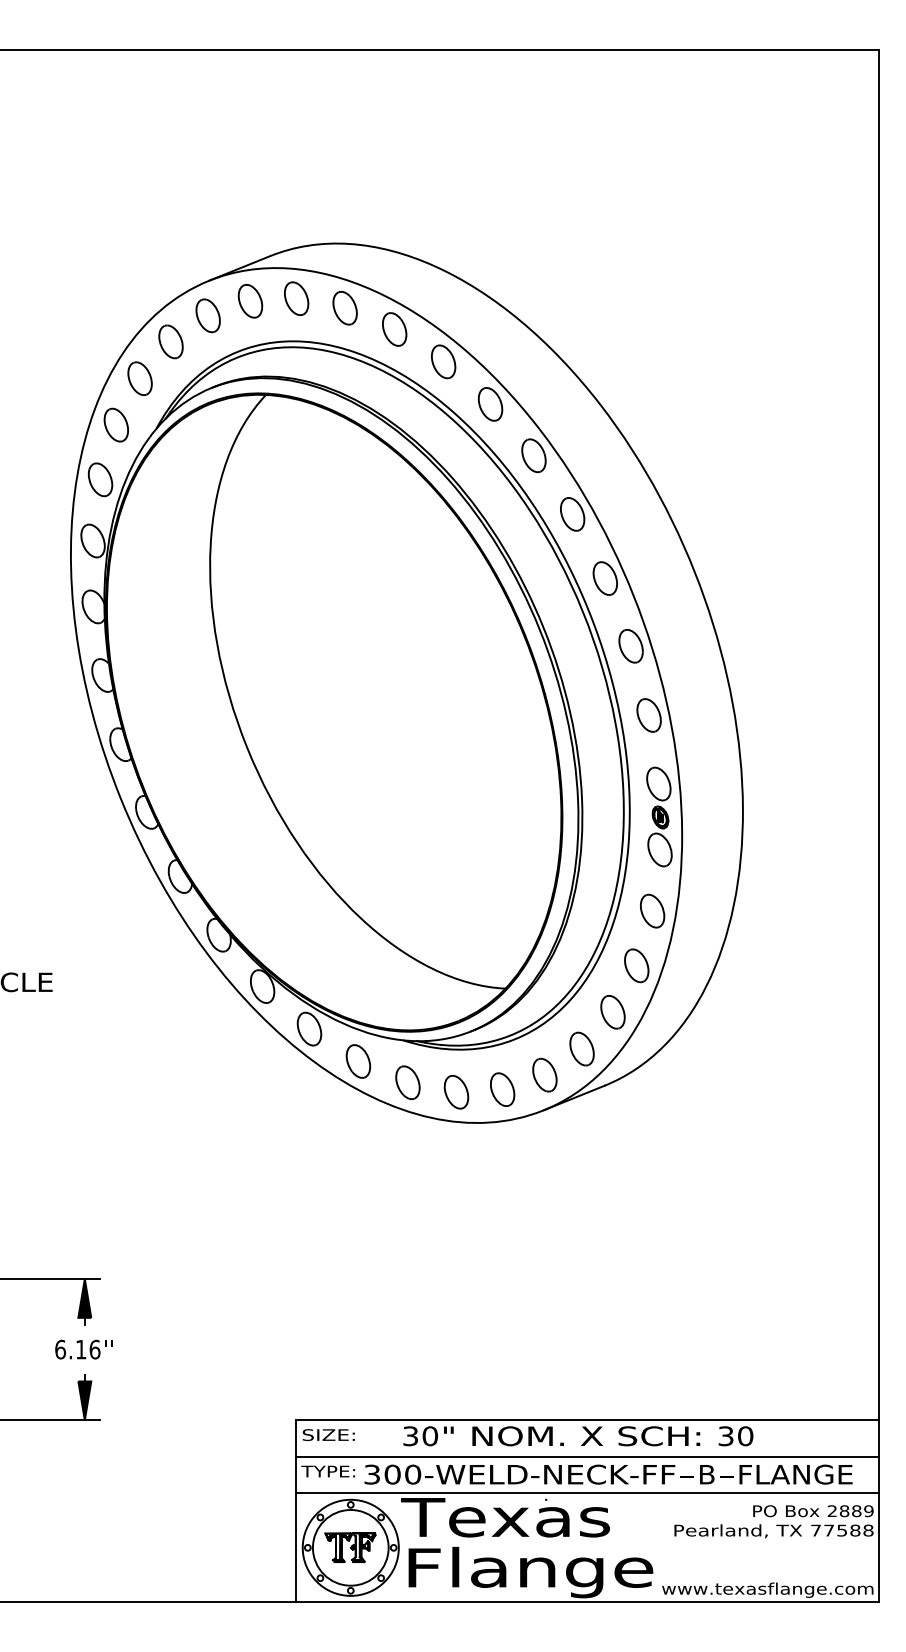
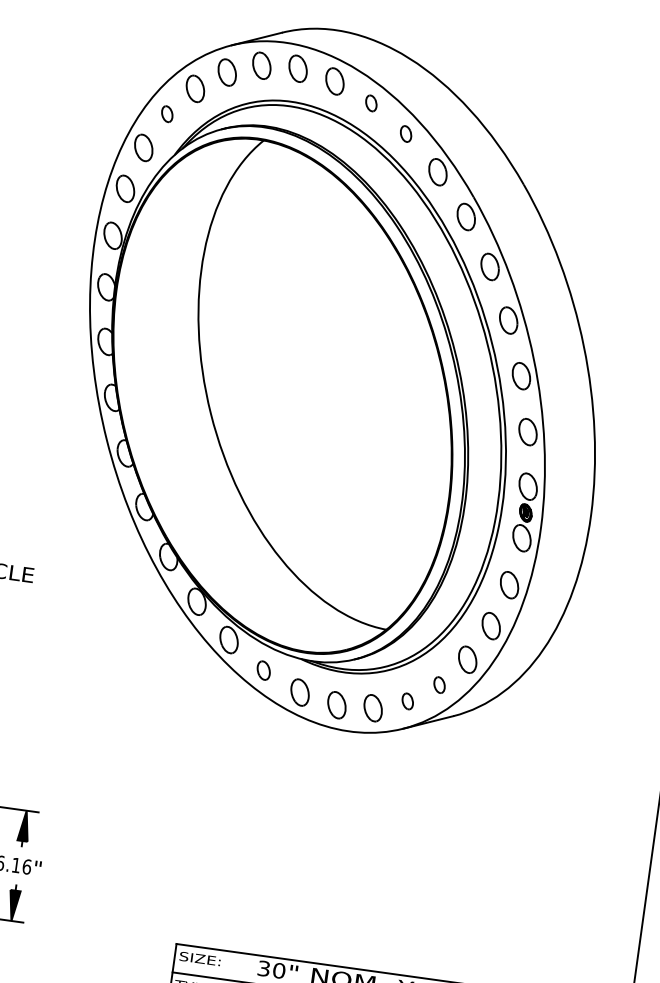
part: (394, 329) -> (371, 103), size x0.6
part: (443, 361) -> (405, 133), size x0.6
part: (139, 378) -> (166, 114), size x0.6
part: (581, 1048) -> (439, 684), size x0.6
part: (358, 1061) -> (263, 670), size x0.7
part: (544, 1074) -> (407, 700), size x0.6

